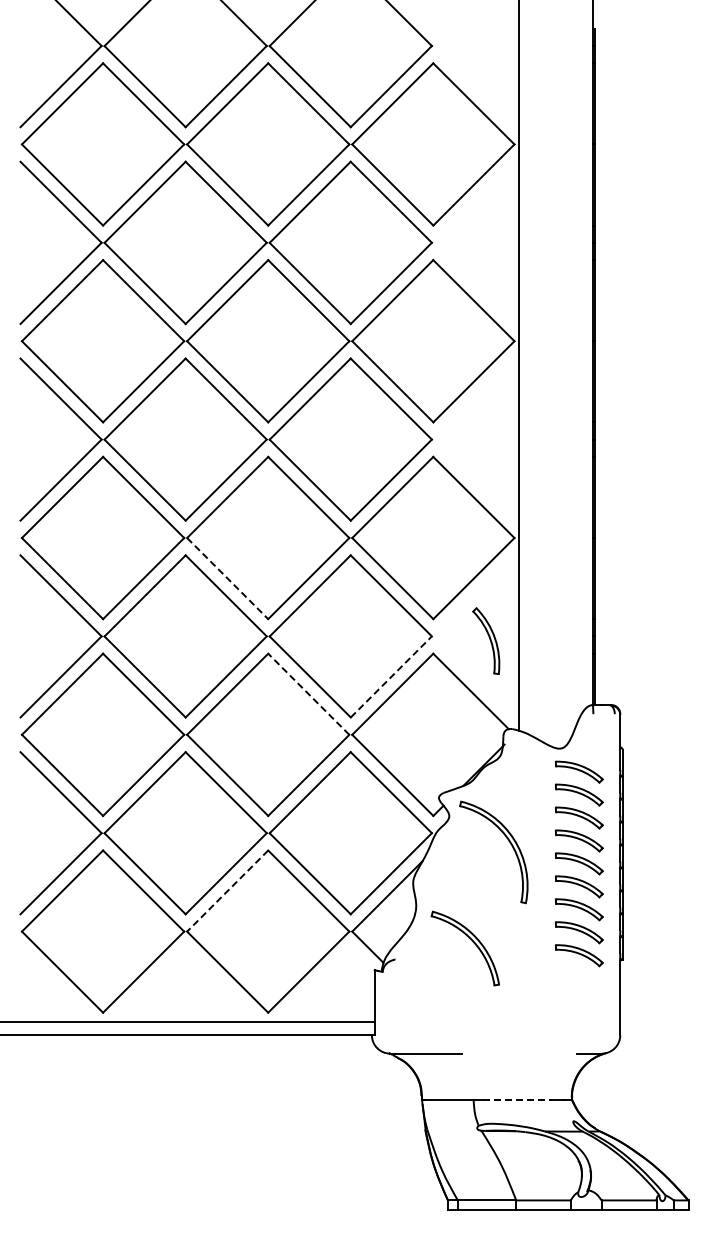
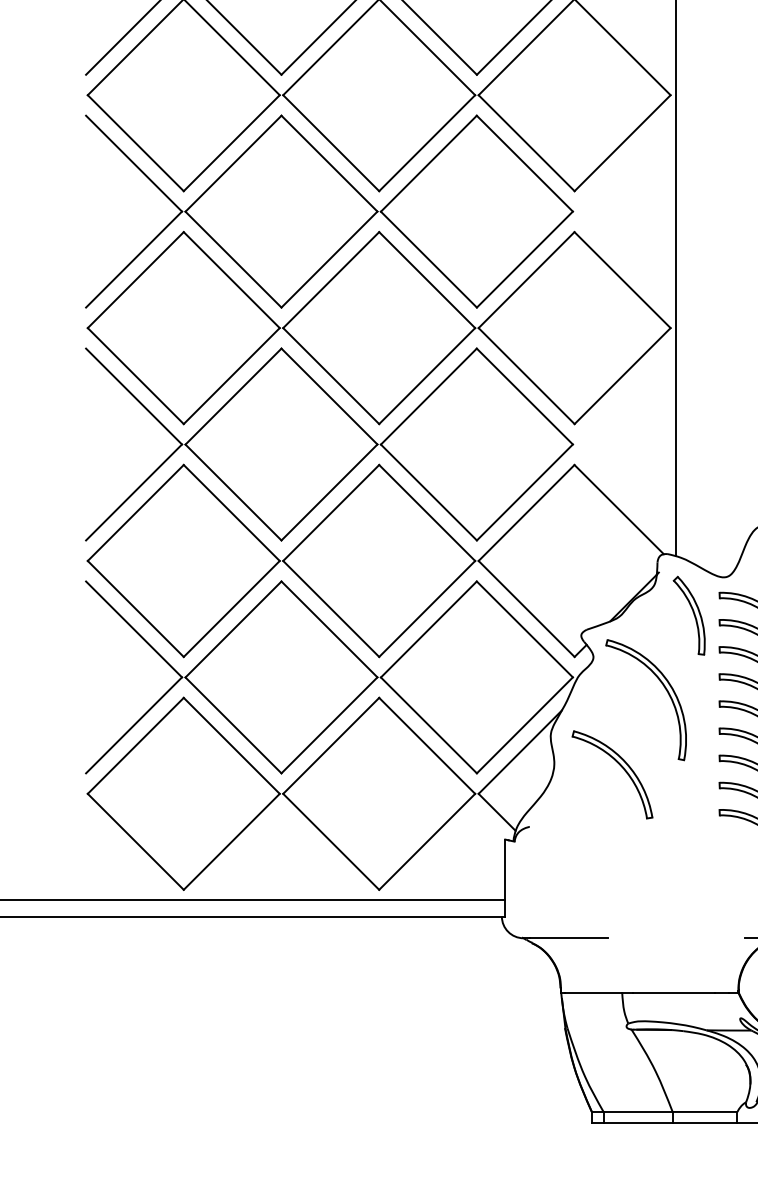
line: (228, 578) -> (332, 375), dashed -> solid
part: (486, 640) -> (689, 615), moved
line: (391, 676) -> (525, 491), dashed -> solid
line: (308, 693) -> (426, 512), dashed -> solid
line: (227, 891) -> (331, 746), dashed -> solid
part: (472, 942) -> (620, 767), moved
line: (517, 1099) -> (674, 992), dashed -> solid

